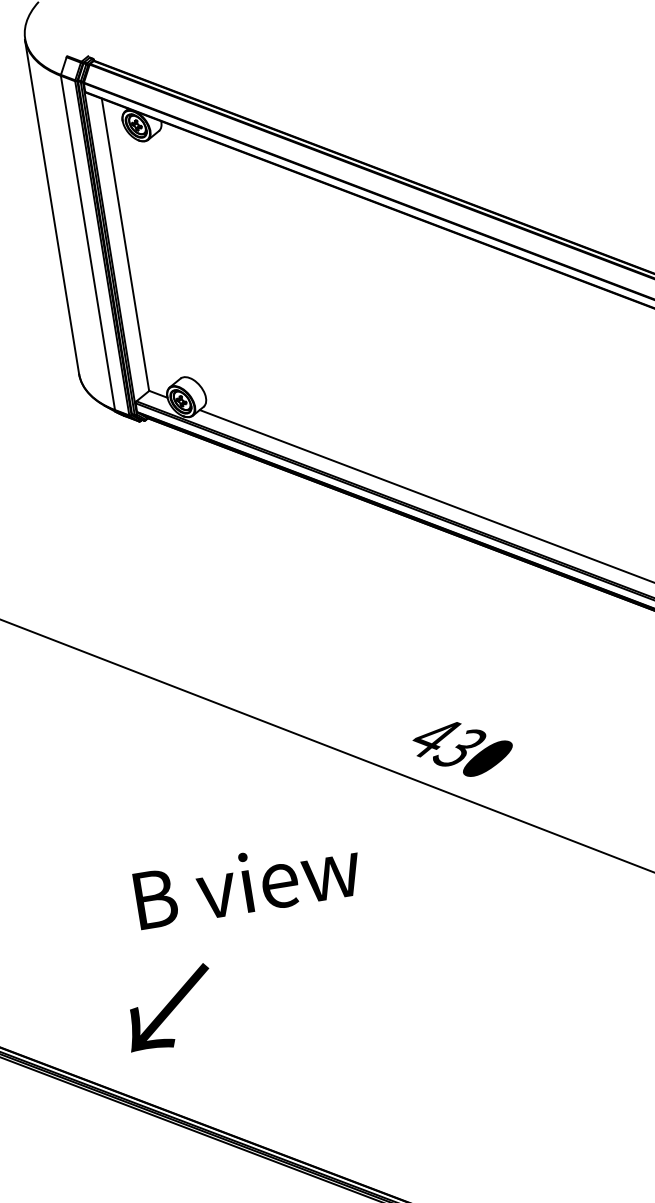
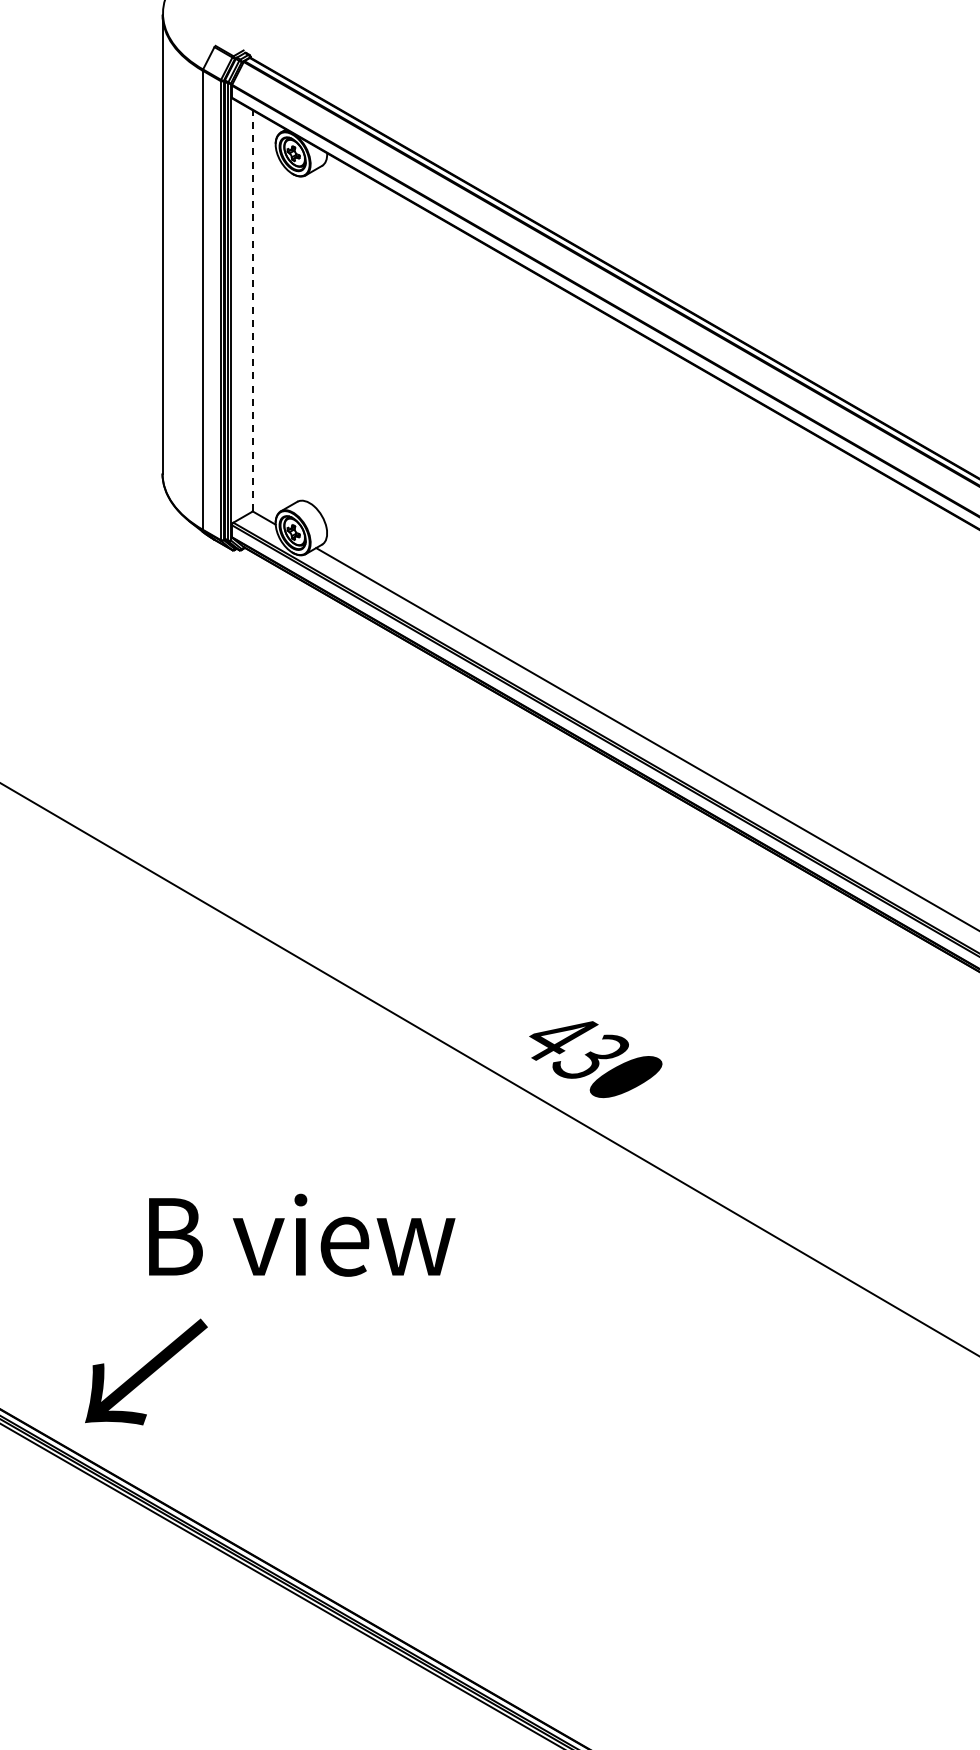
line: (125, 244) -> (252, 310), solid -> dashed
text: (248, 882) -> (302, 1234), moved
text: (169, 1007) -> (146, 1371), moved

